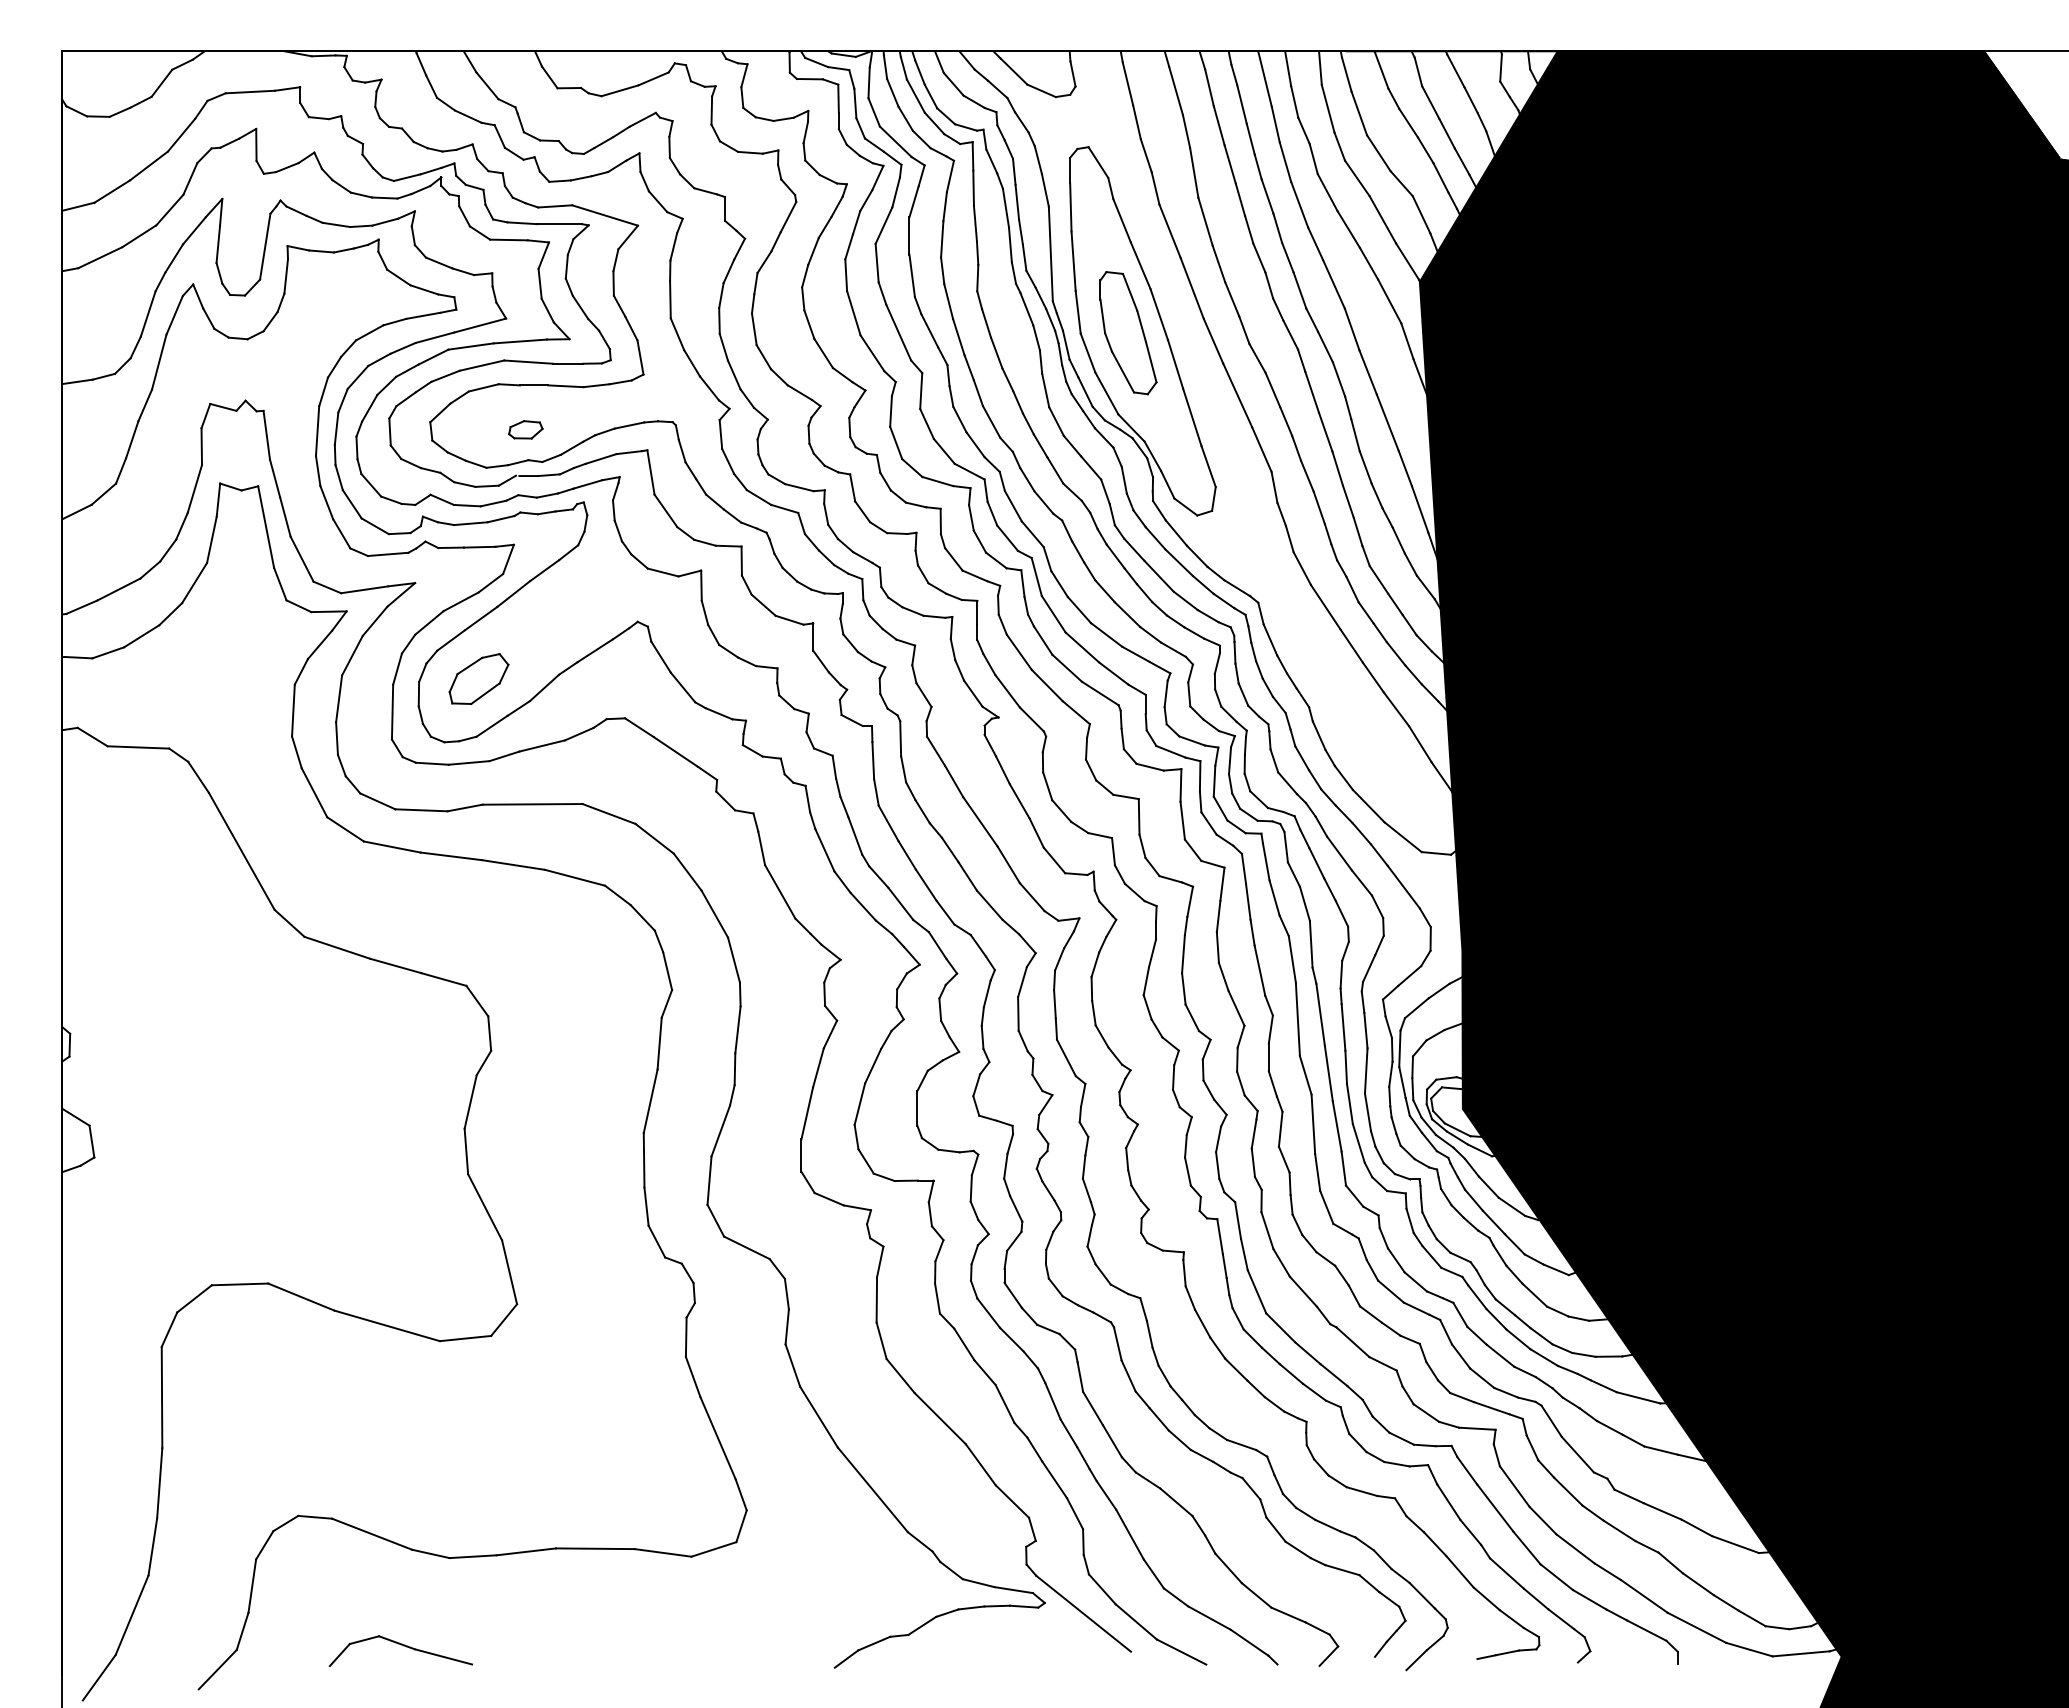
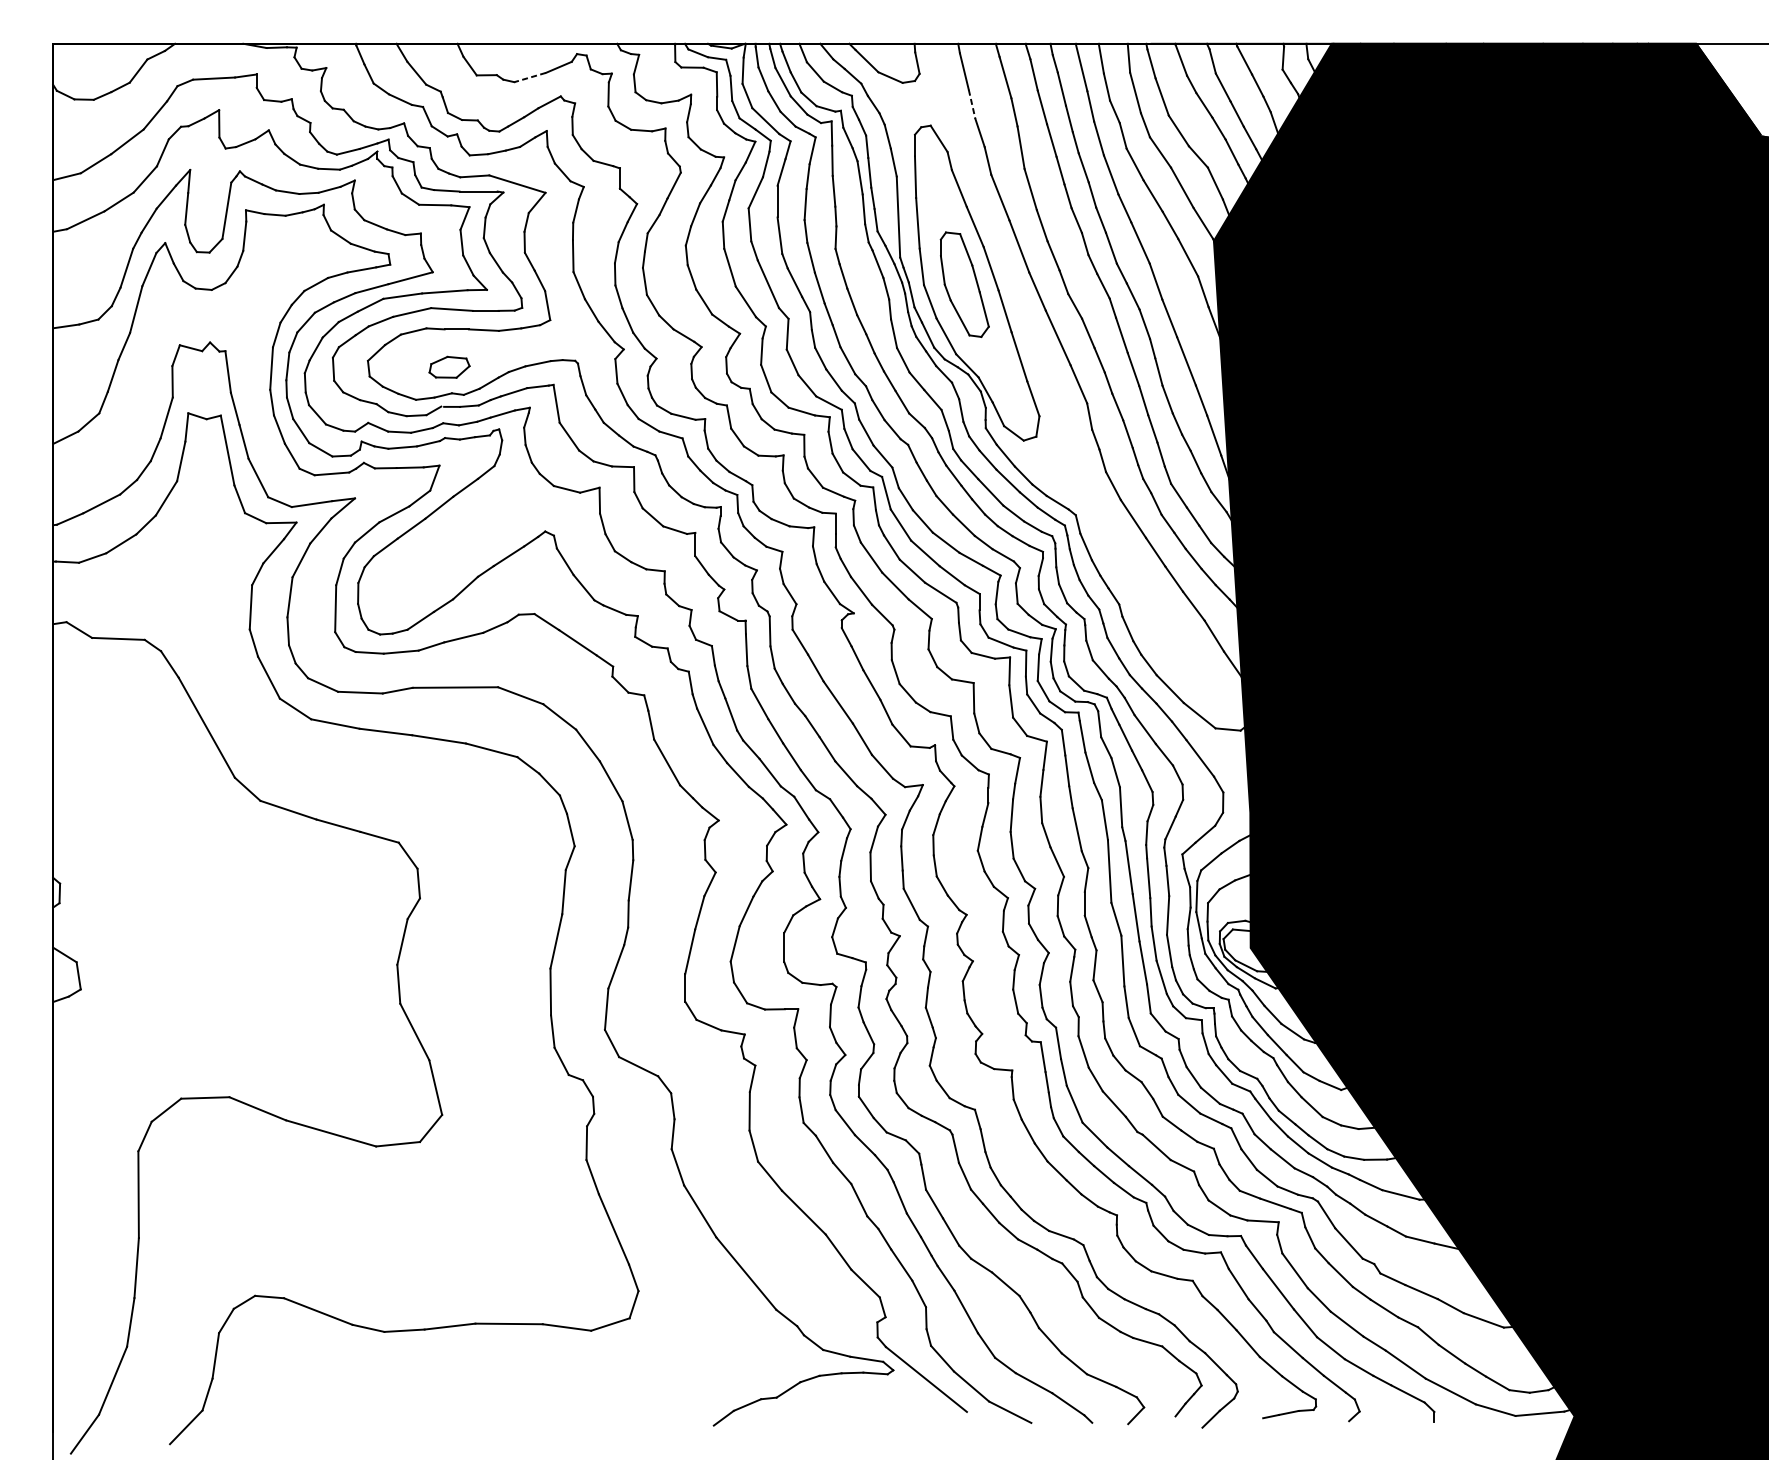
line: (619, 90) -> (529, 77), solid -> dashed
line: (1137, 122) -> (972, 104), solid -> dashed
part: (525, 429) -> (449, 367), size x1.4
part: (478, 678) -> (409, 579), removed
part: (400, 1650) -> (342, 1410), removed

